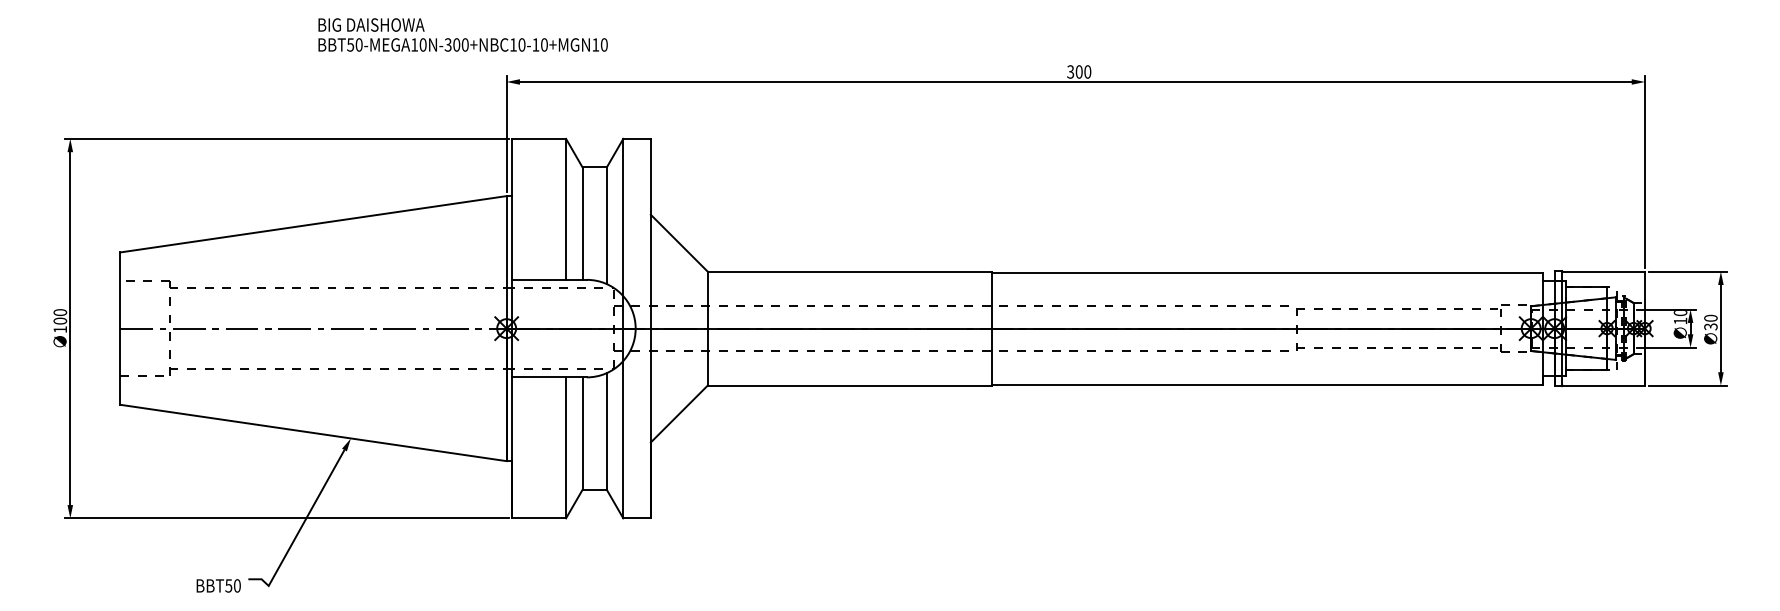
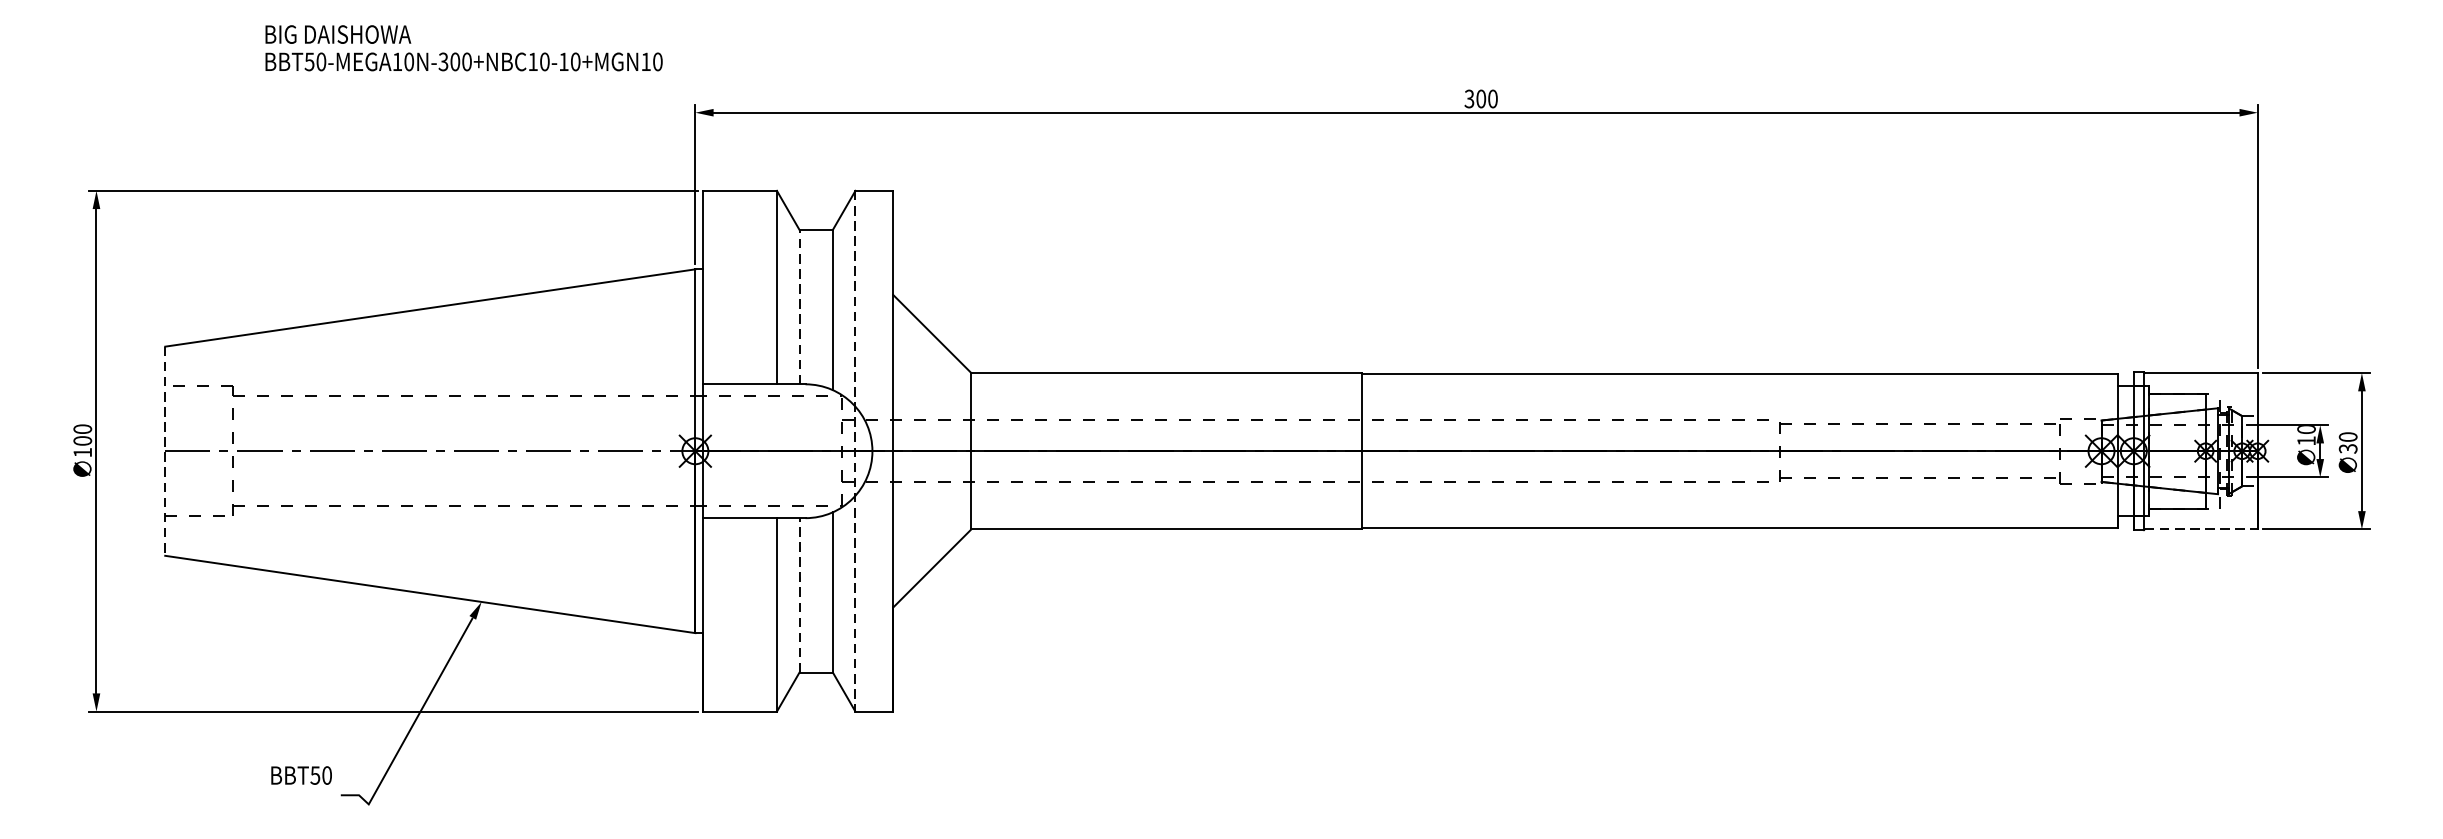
text: (462, 34) -> (463, 47), moved
line: (582, 223) -> (799, 306), solid -> dashed
line: (623, 328) -> (855, 451), solid -> dashed
line: (120, 329) -> (165, 452), solid -> dashed
line: (1604, 385) -> (2202, 529), solid -> dashed
line: (582, 433) -> (799, 595), solid -> dashed
text: (218, 585) -> (301, 774), moved

